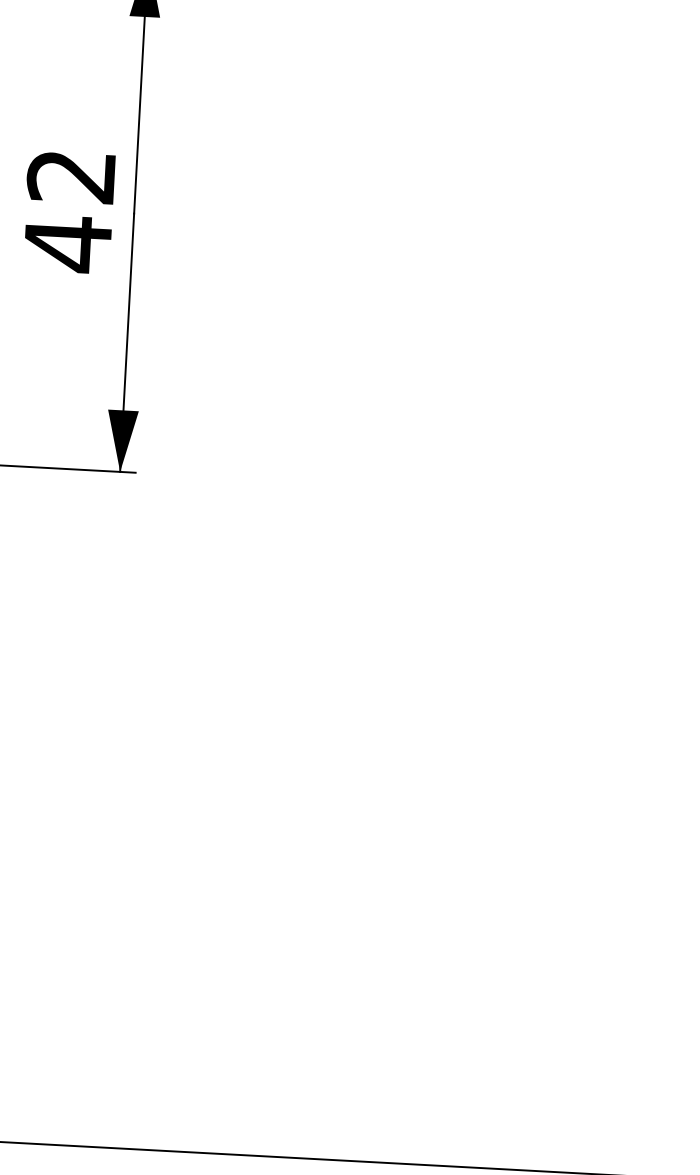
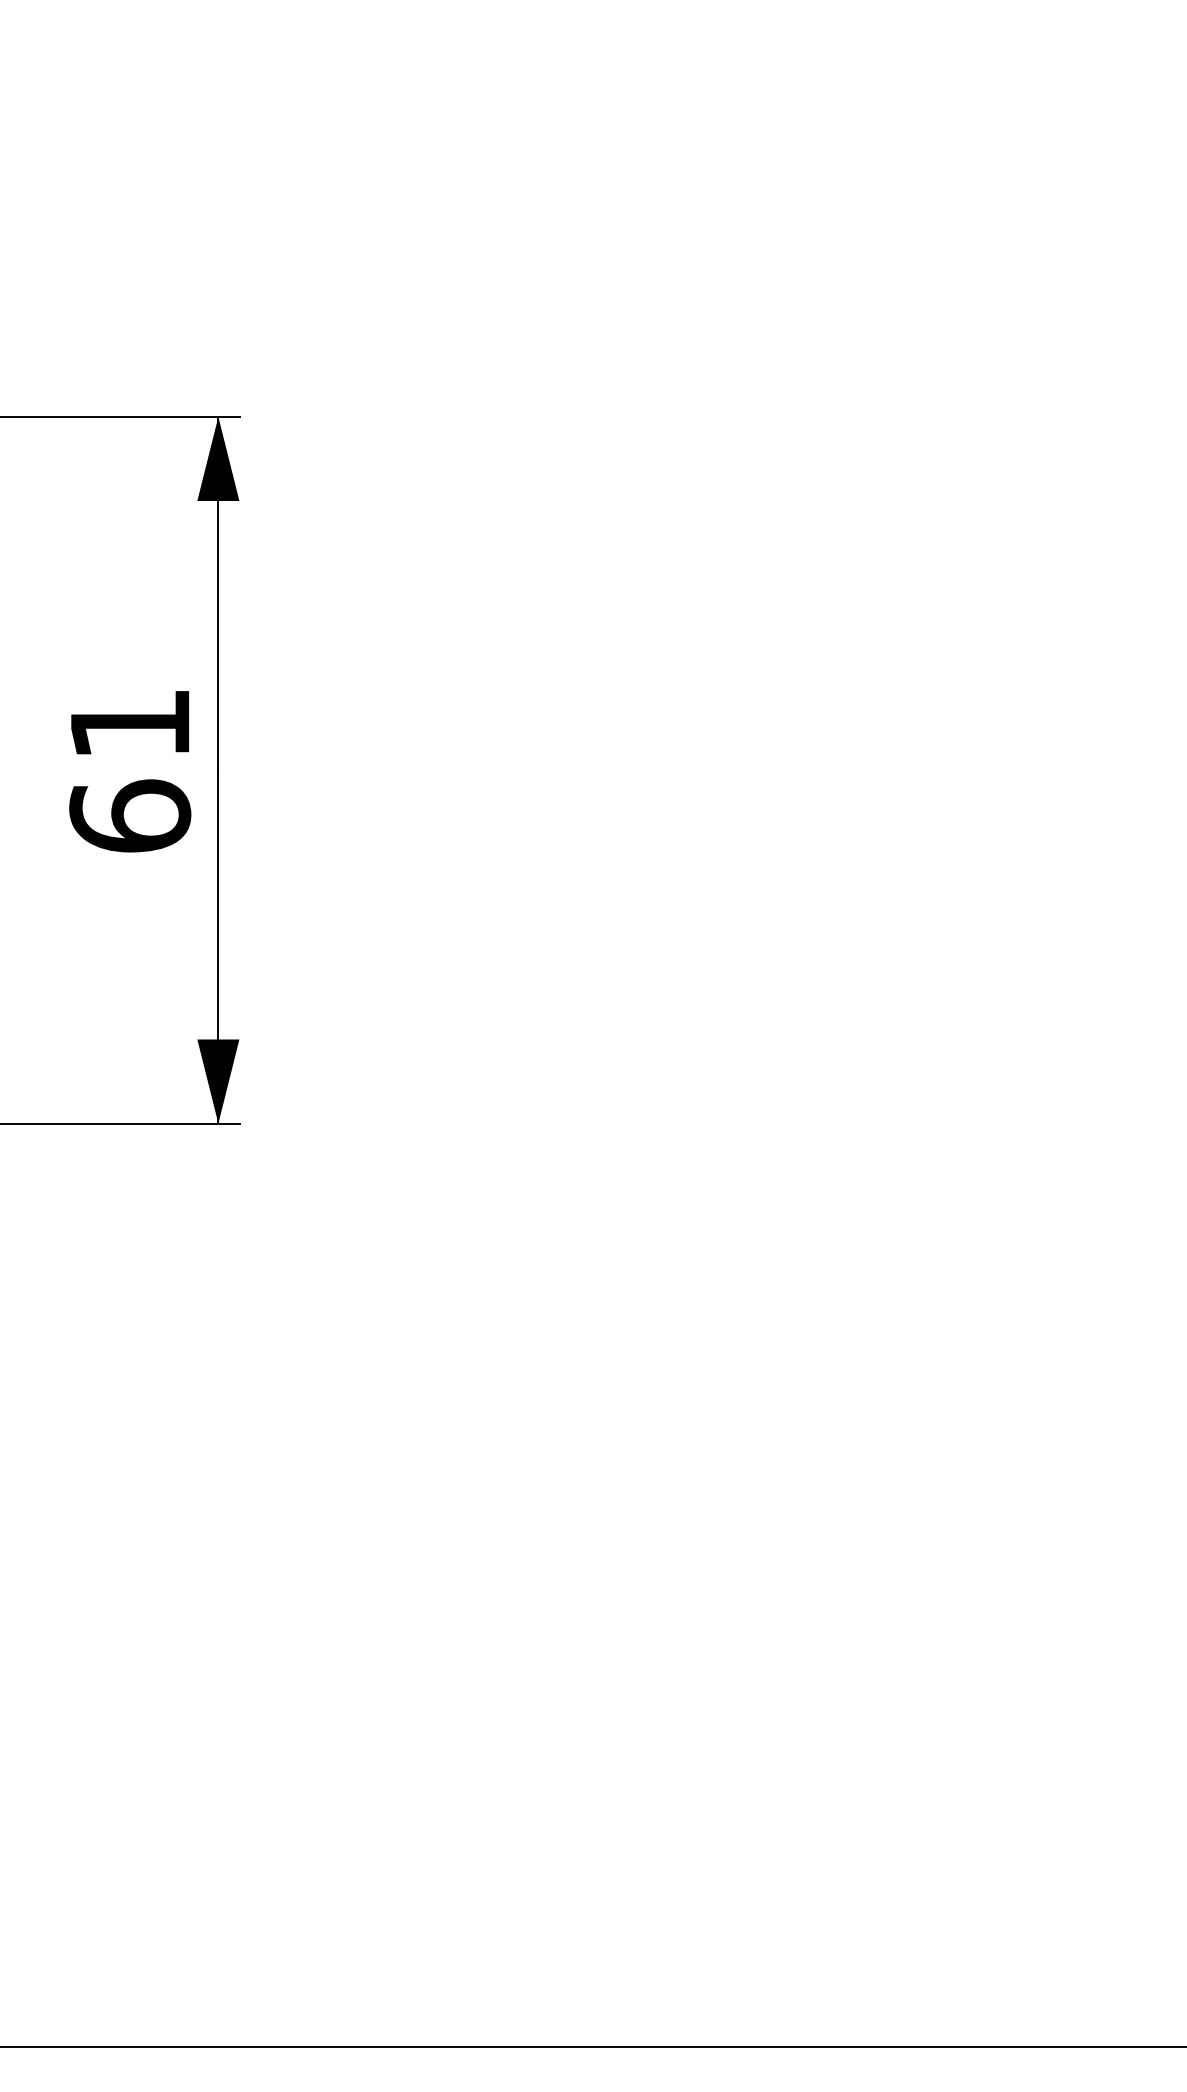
text: (69, 212) -> (130, 773), 42 -> 61

